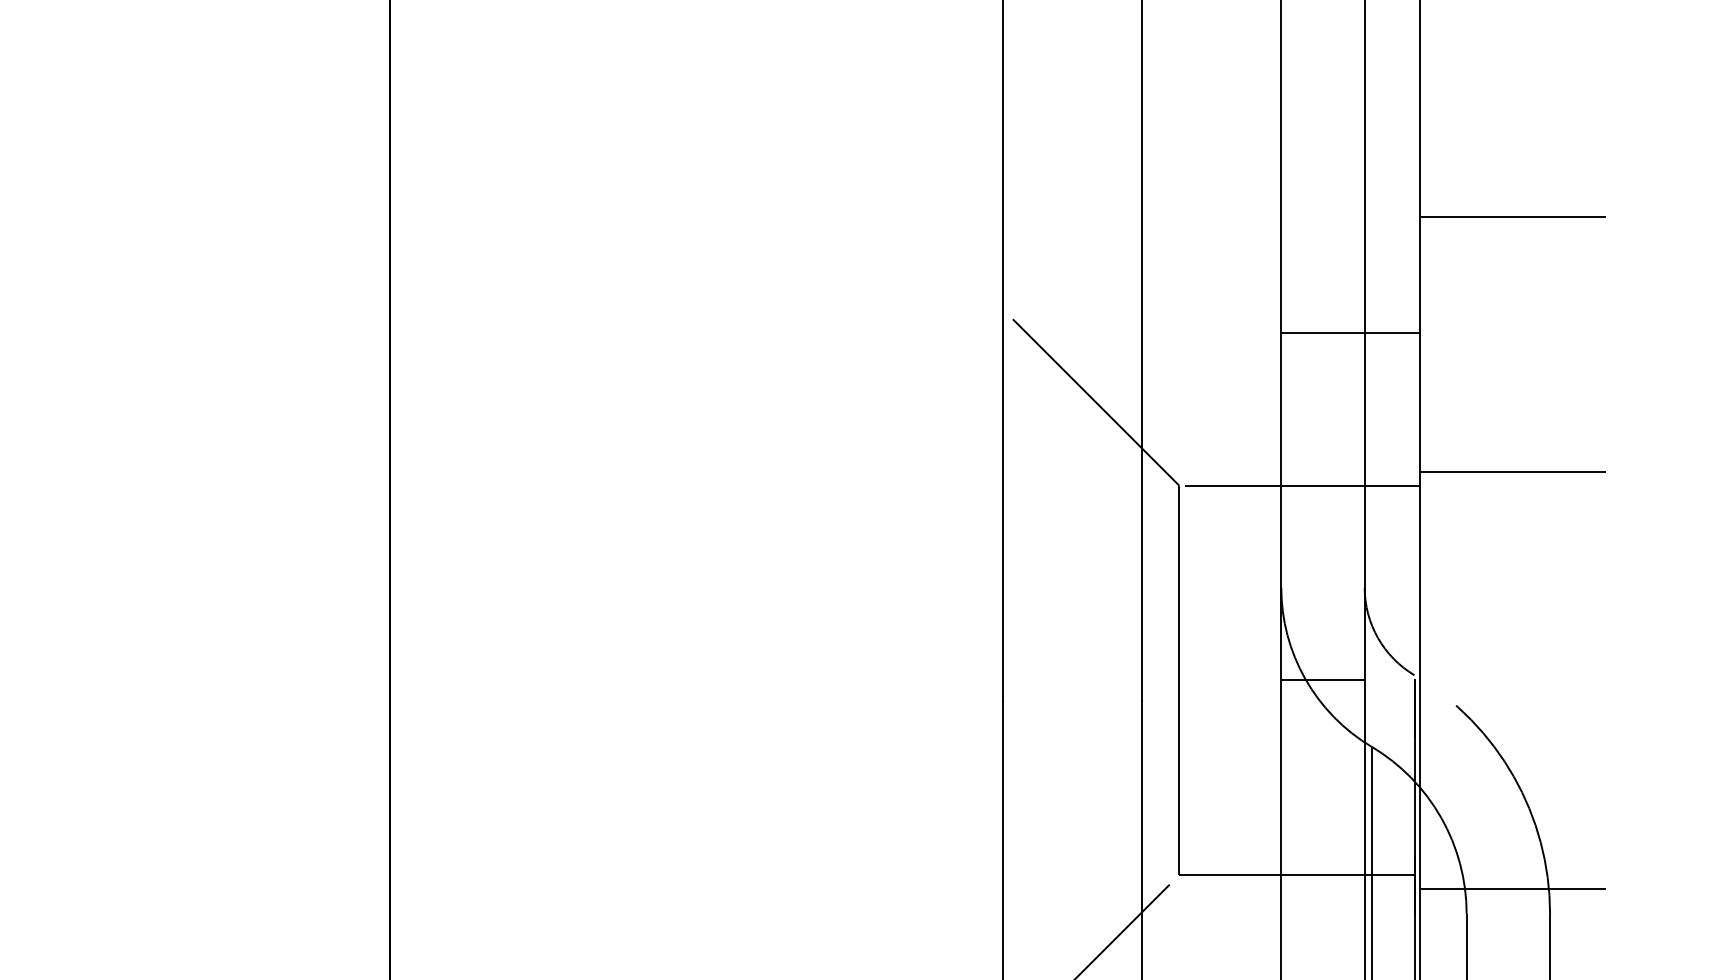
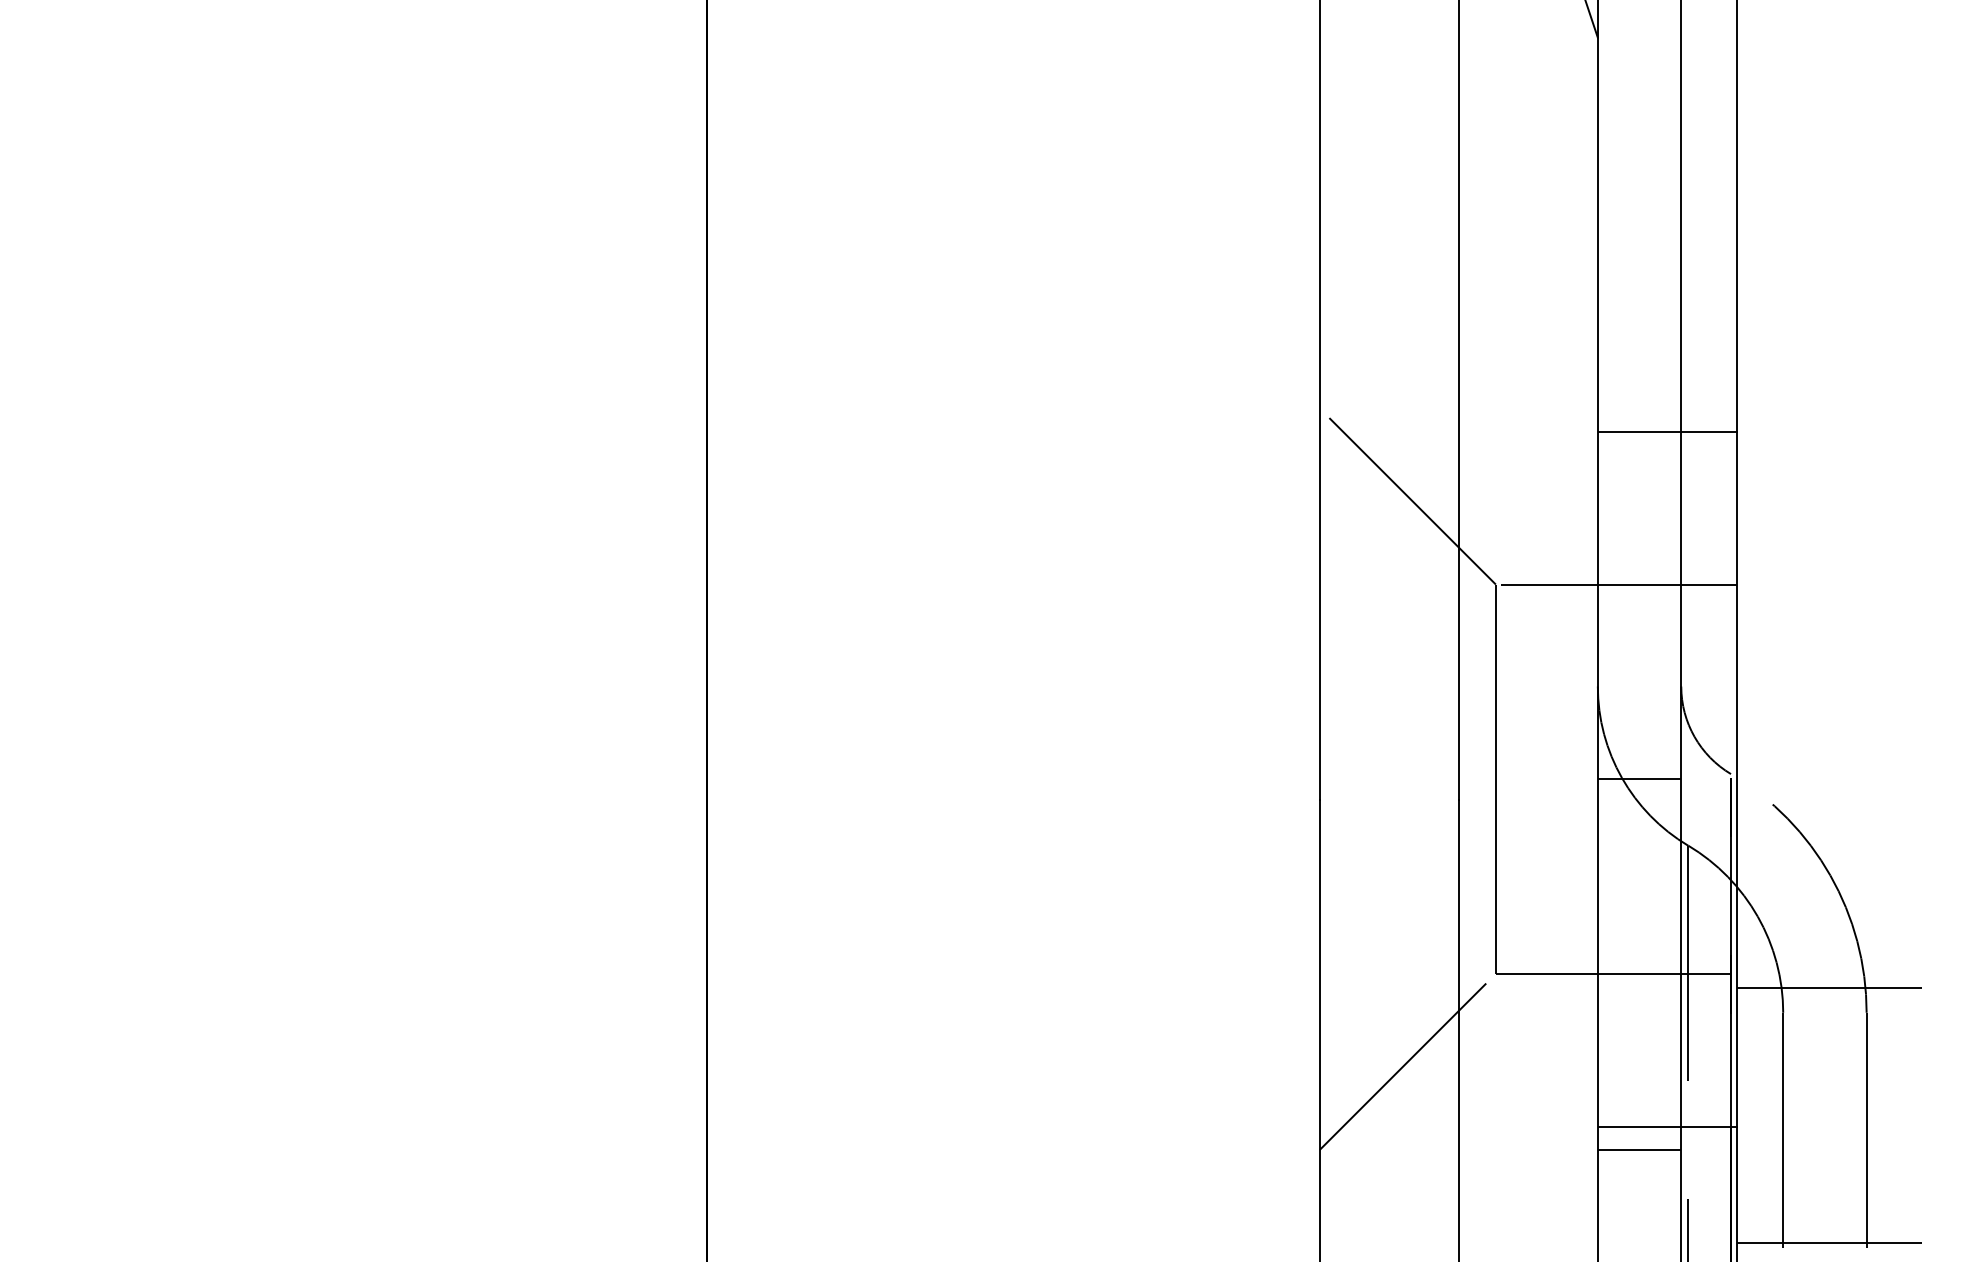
line: (1512, 216) -> (1829, 315), removed
line: (1512, 471) -> (1829, 570), removed

